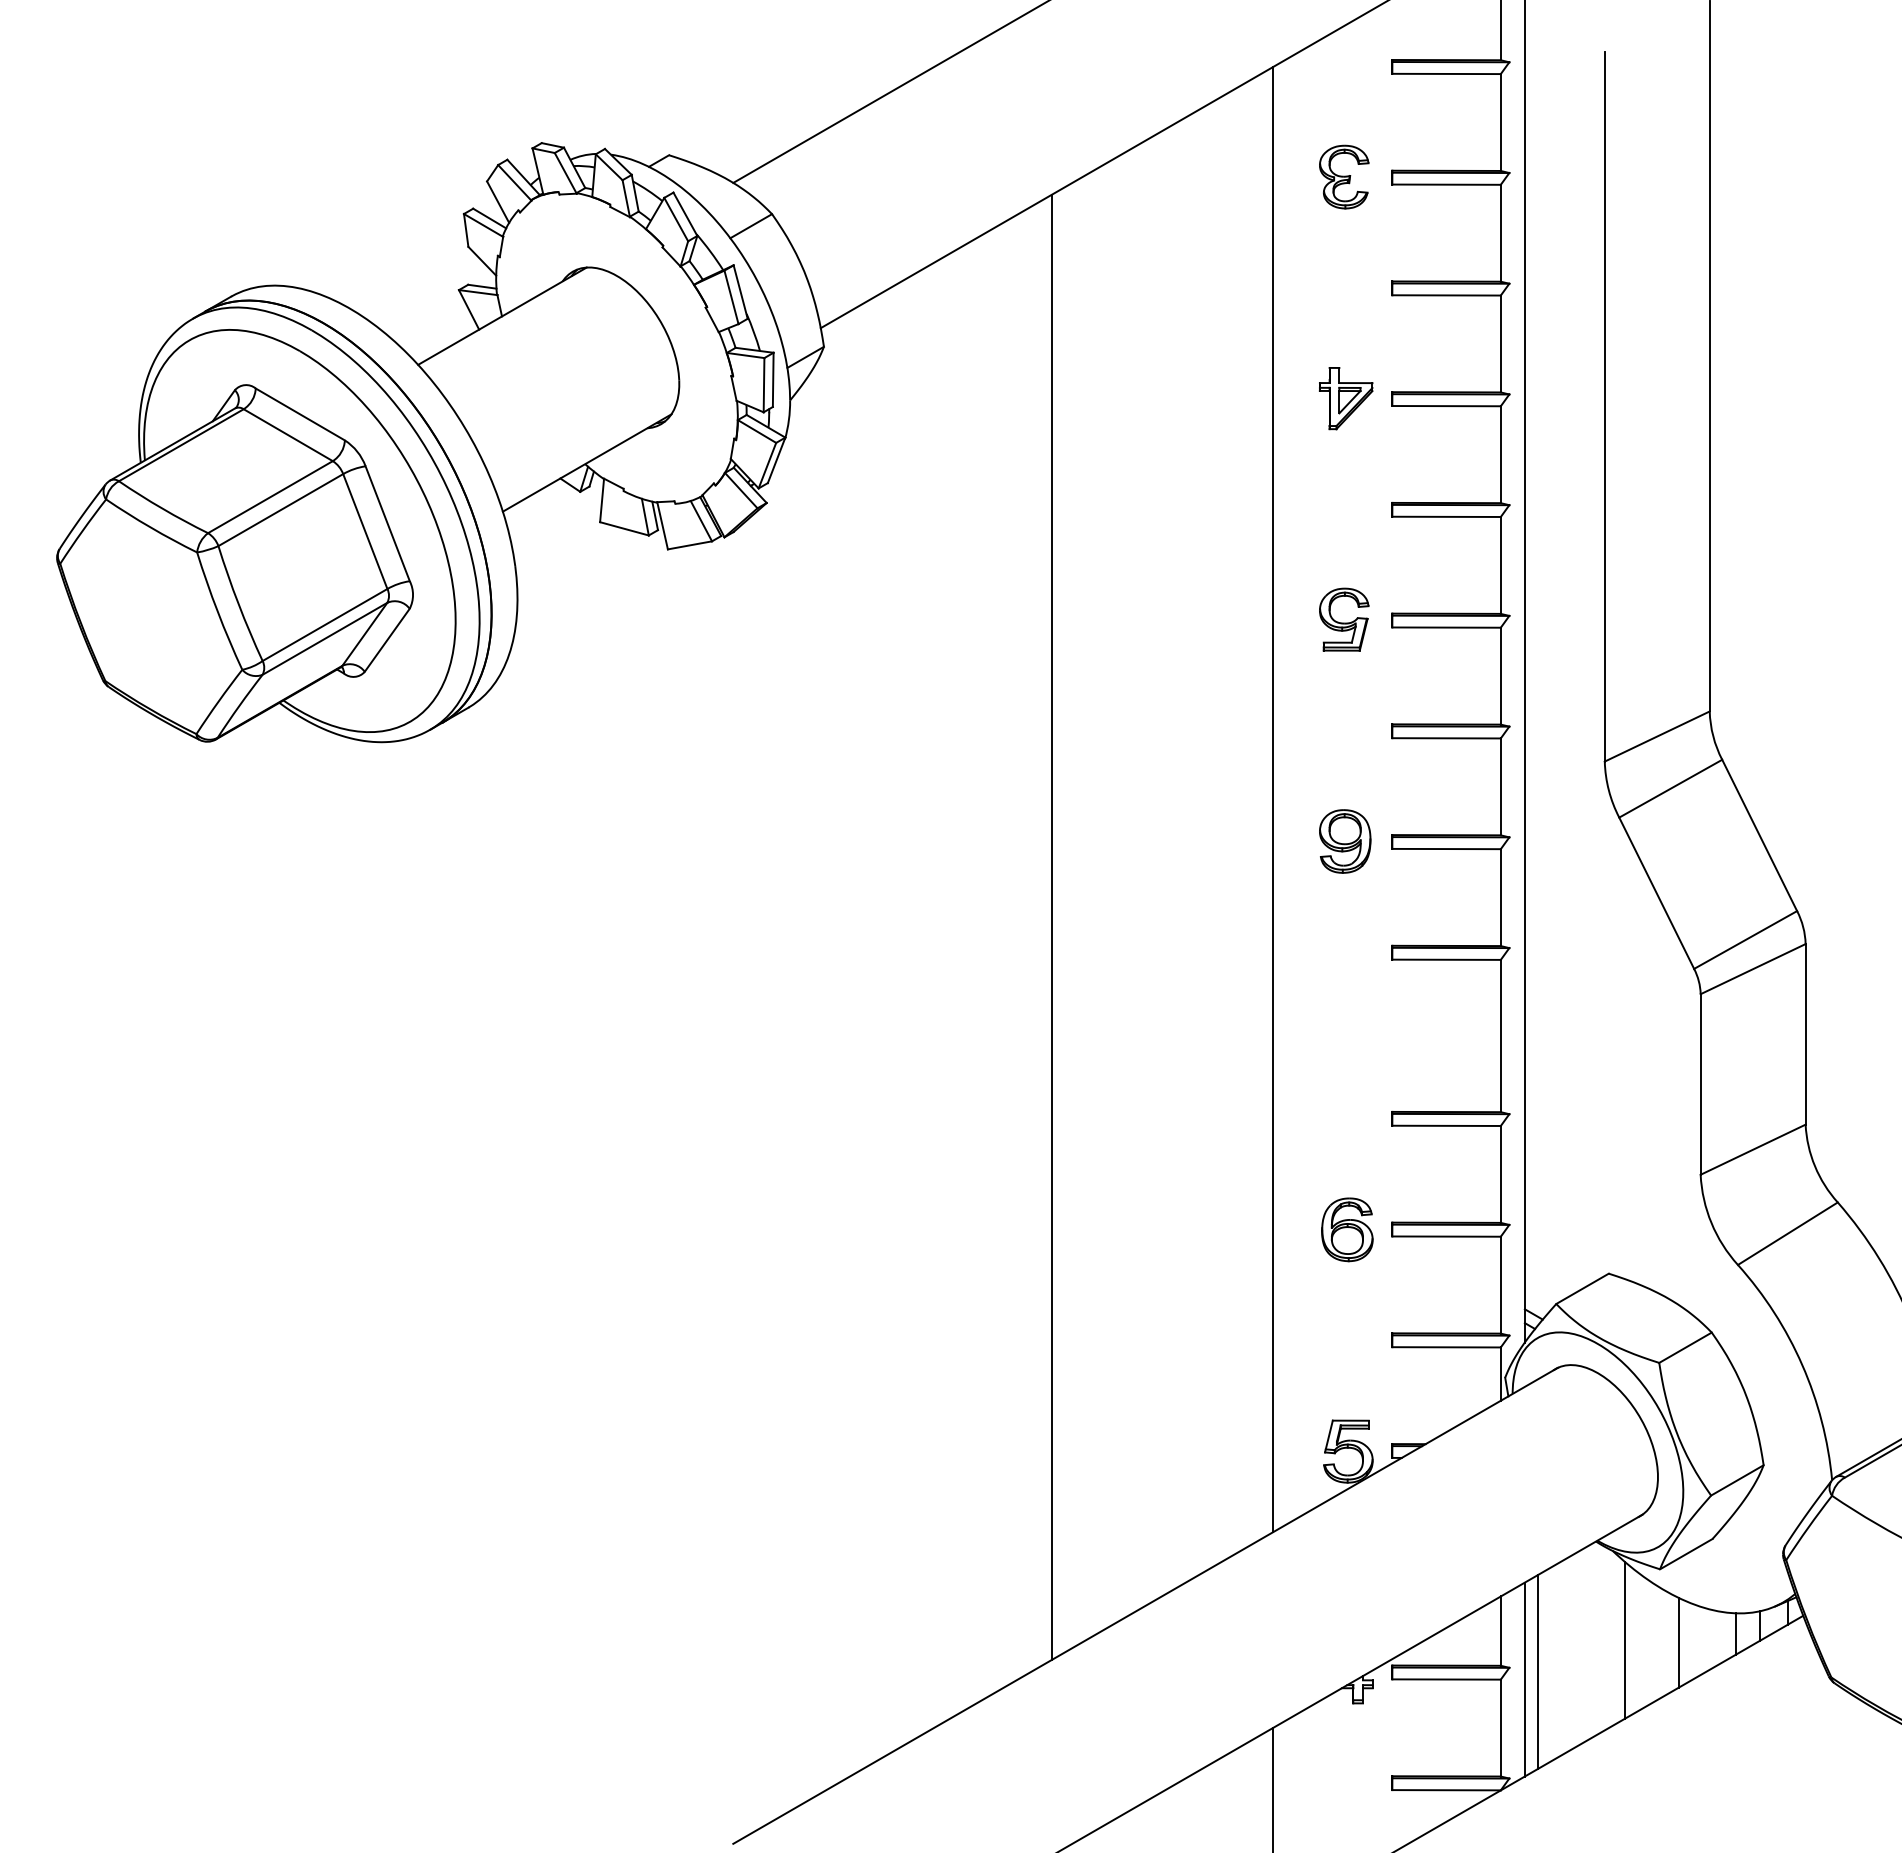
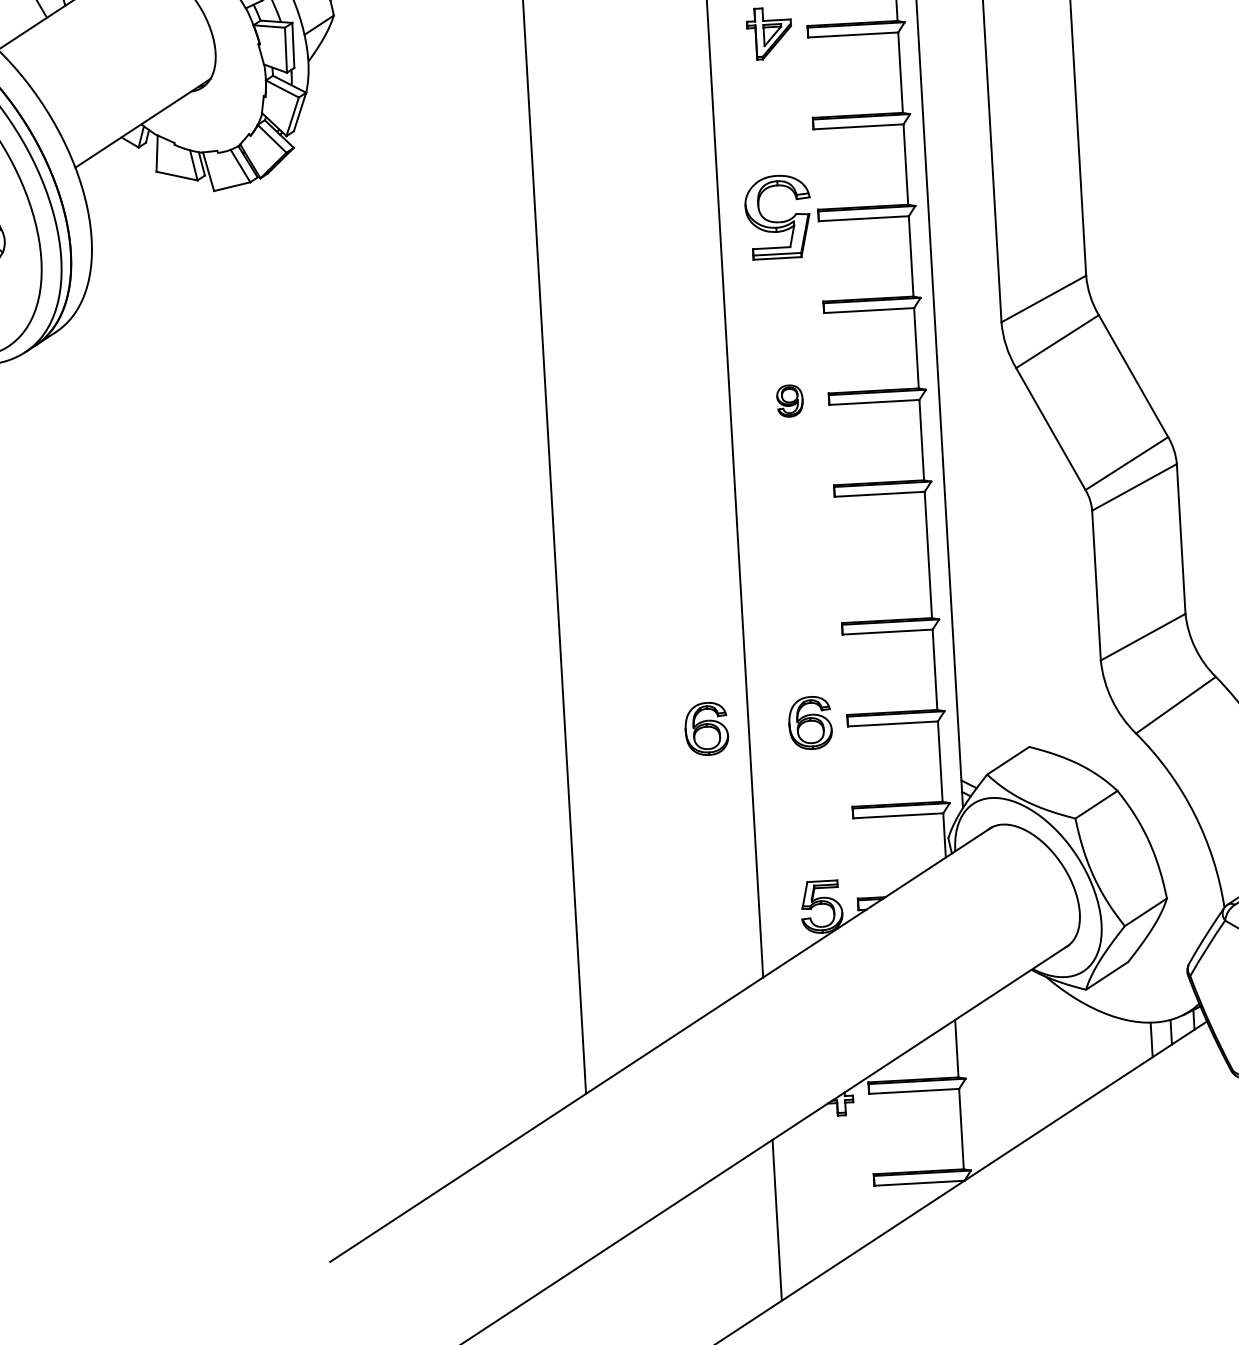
part: (1344, 619) -> (778, 216), size x1.6
part: (1345, 841) -> (790, 401), size x0.6
part: (1222, 1229) -> (706, 728), added
line: (1624, 1639) -> (1059, 1049), removed
line: (1679, 1642) -> (1105, 1049), removed
line: (1537, 1671) -> (989, 1080), removed
line: (1524, 1679) -> (978, 1087), removed

